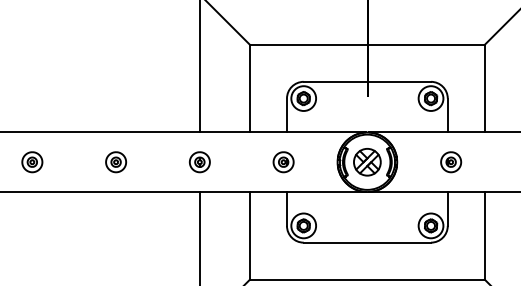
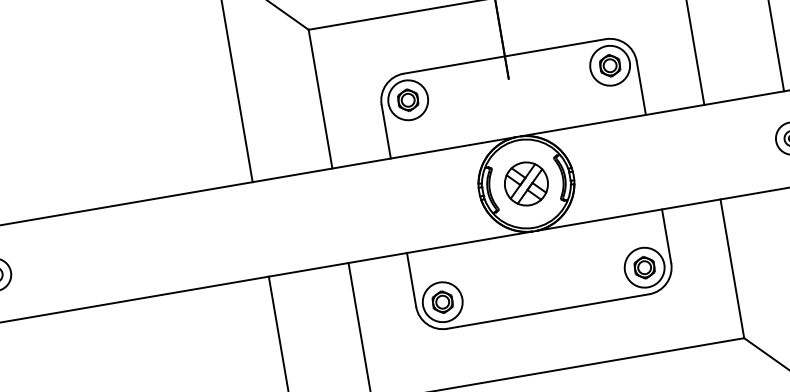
part: (116, 162) -> (128, 252), removed
part: (199, 162) -> (260, 229), removed
part: (283, 162) -> (393, 207), removed
part: (451, 162) -> (659, 161), removed

